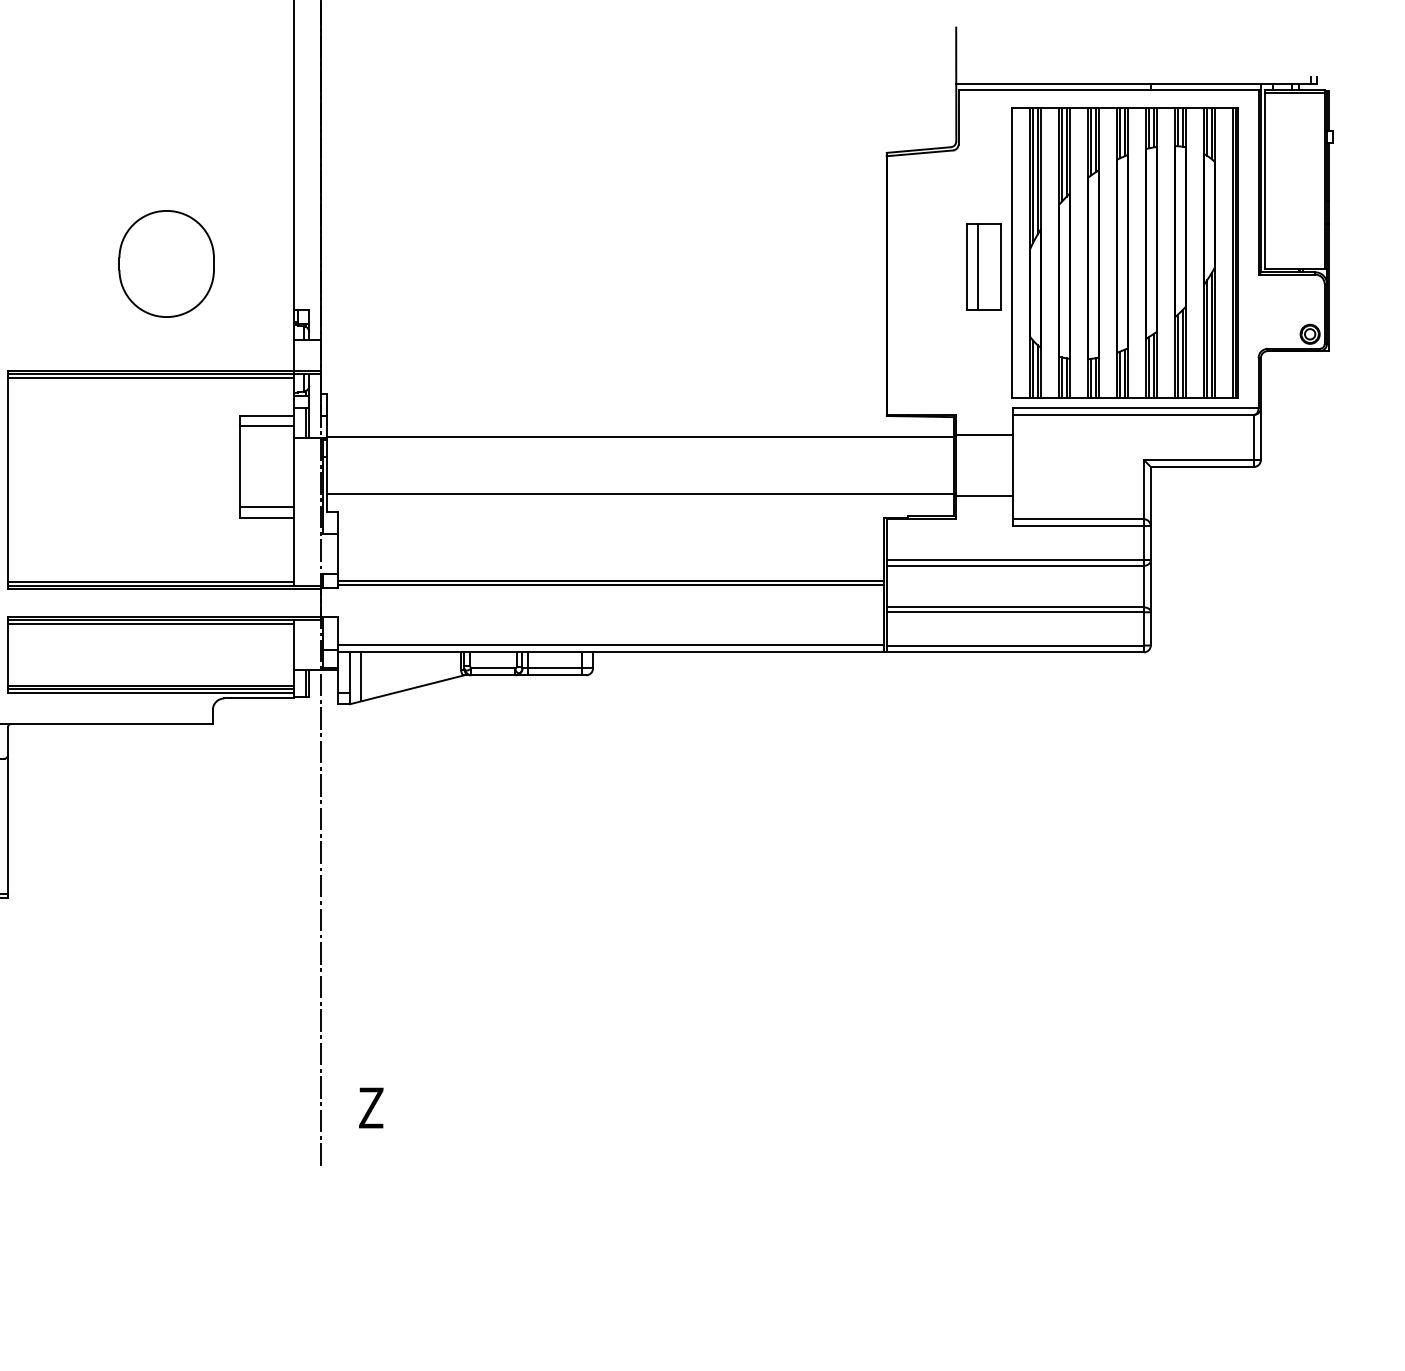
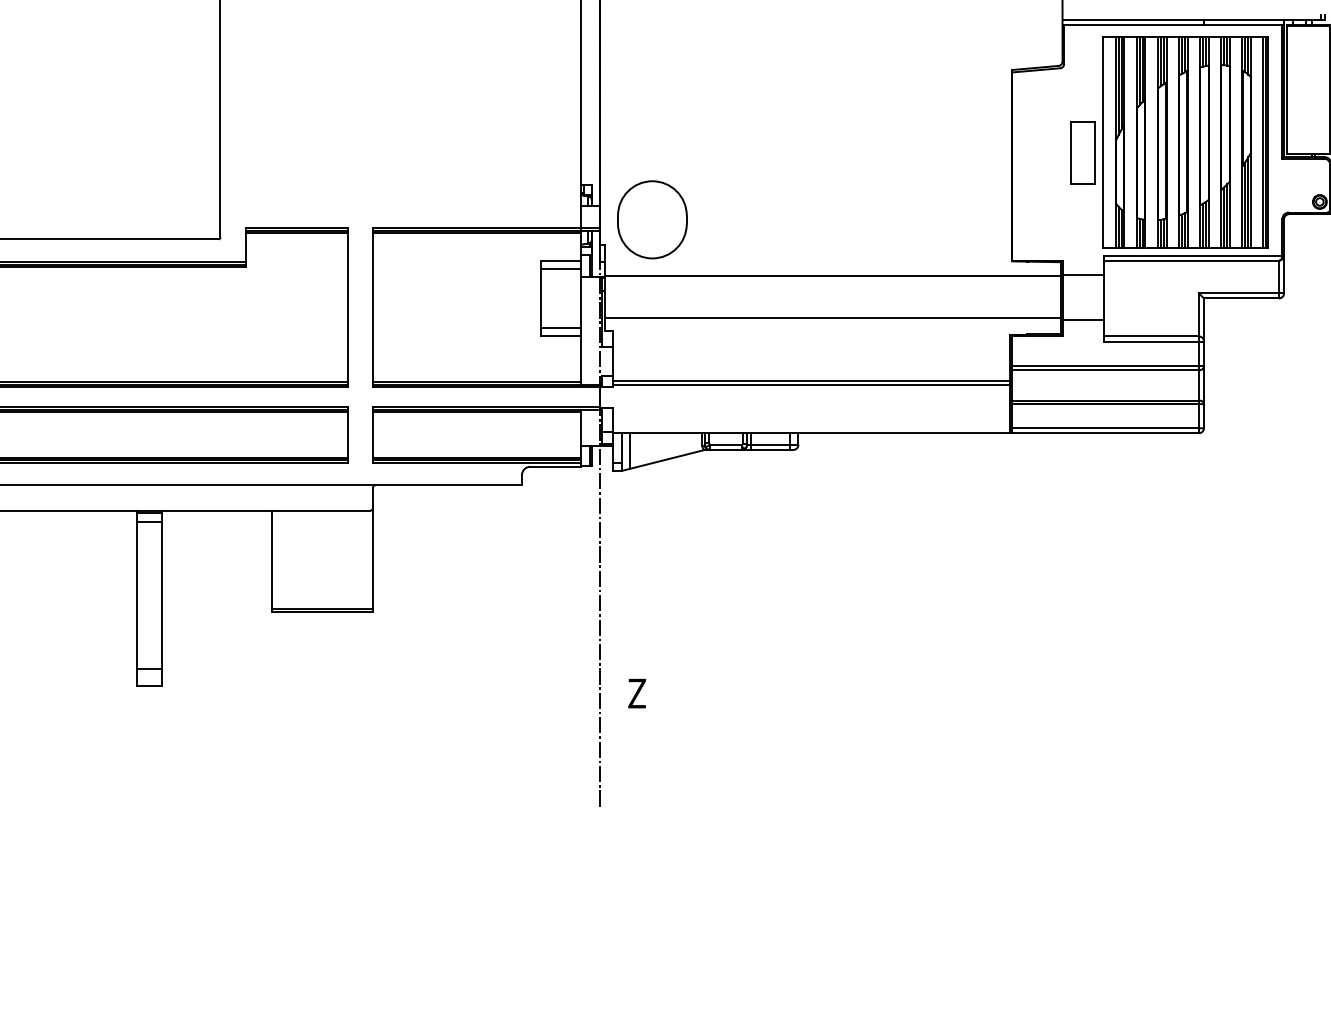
part: (166, 263) -> (652, 219), moved
line: (978, 267) -> (1078, 153), removed
line: (611, 645) -> (811, 428), removed
text: (370, 1107) -> (636, 693), moved

